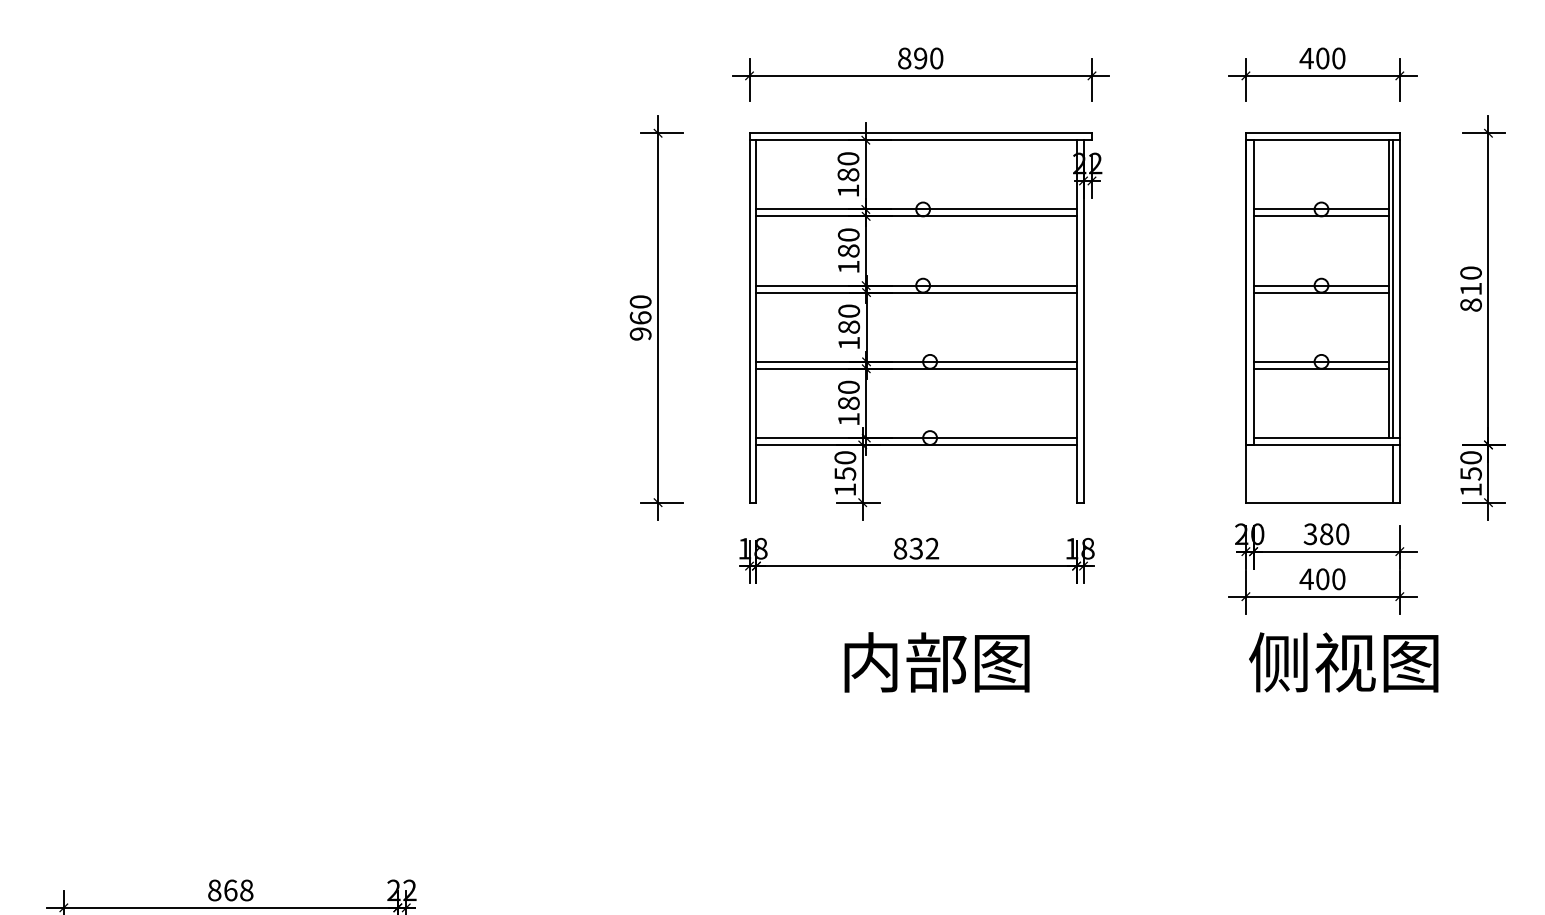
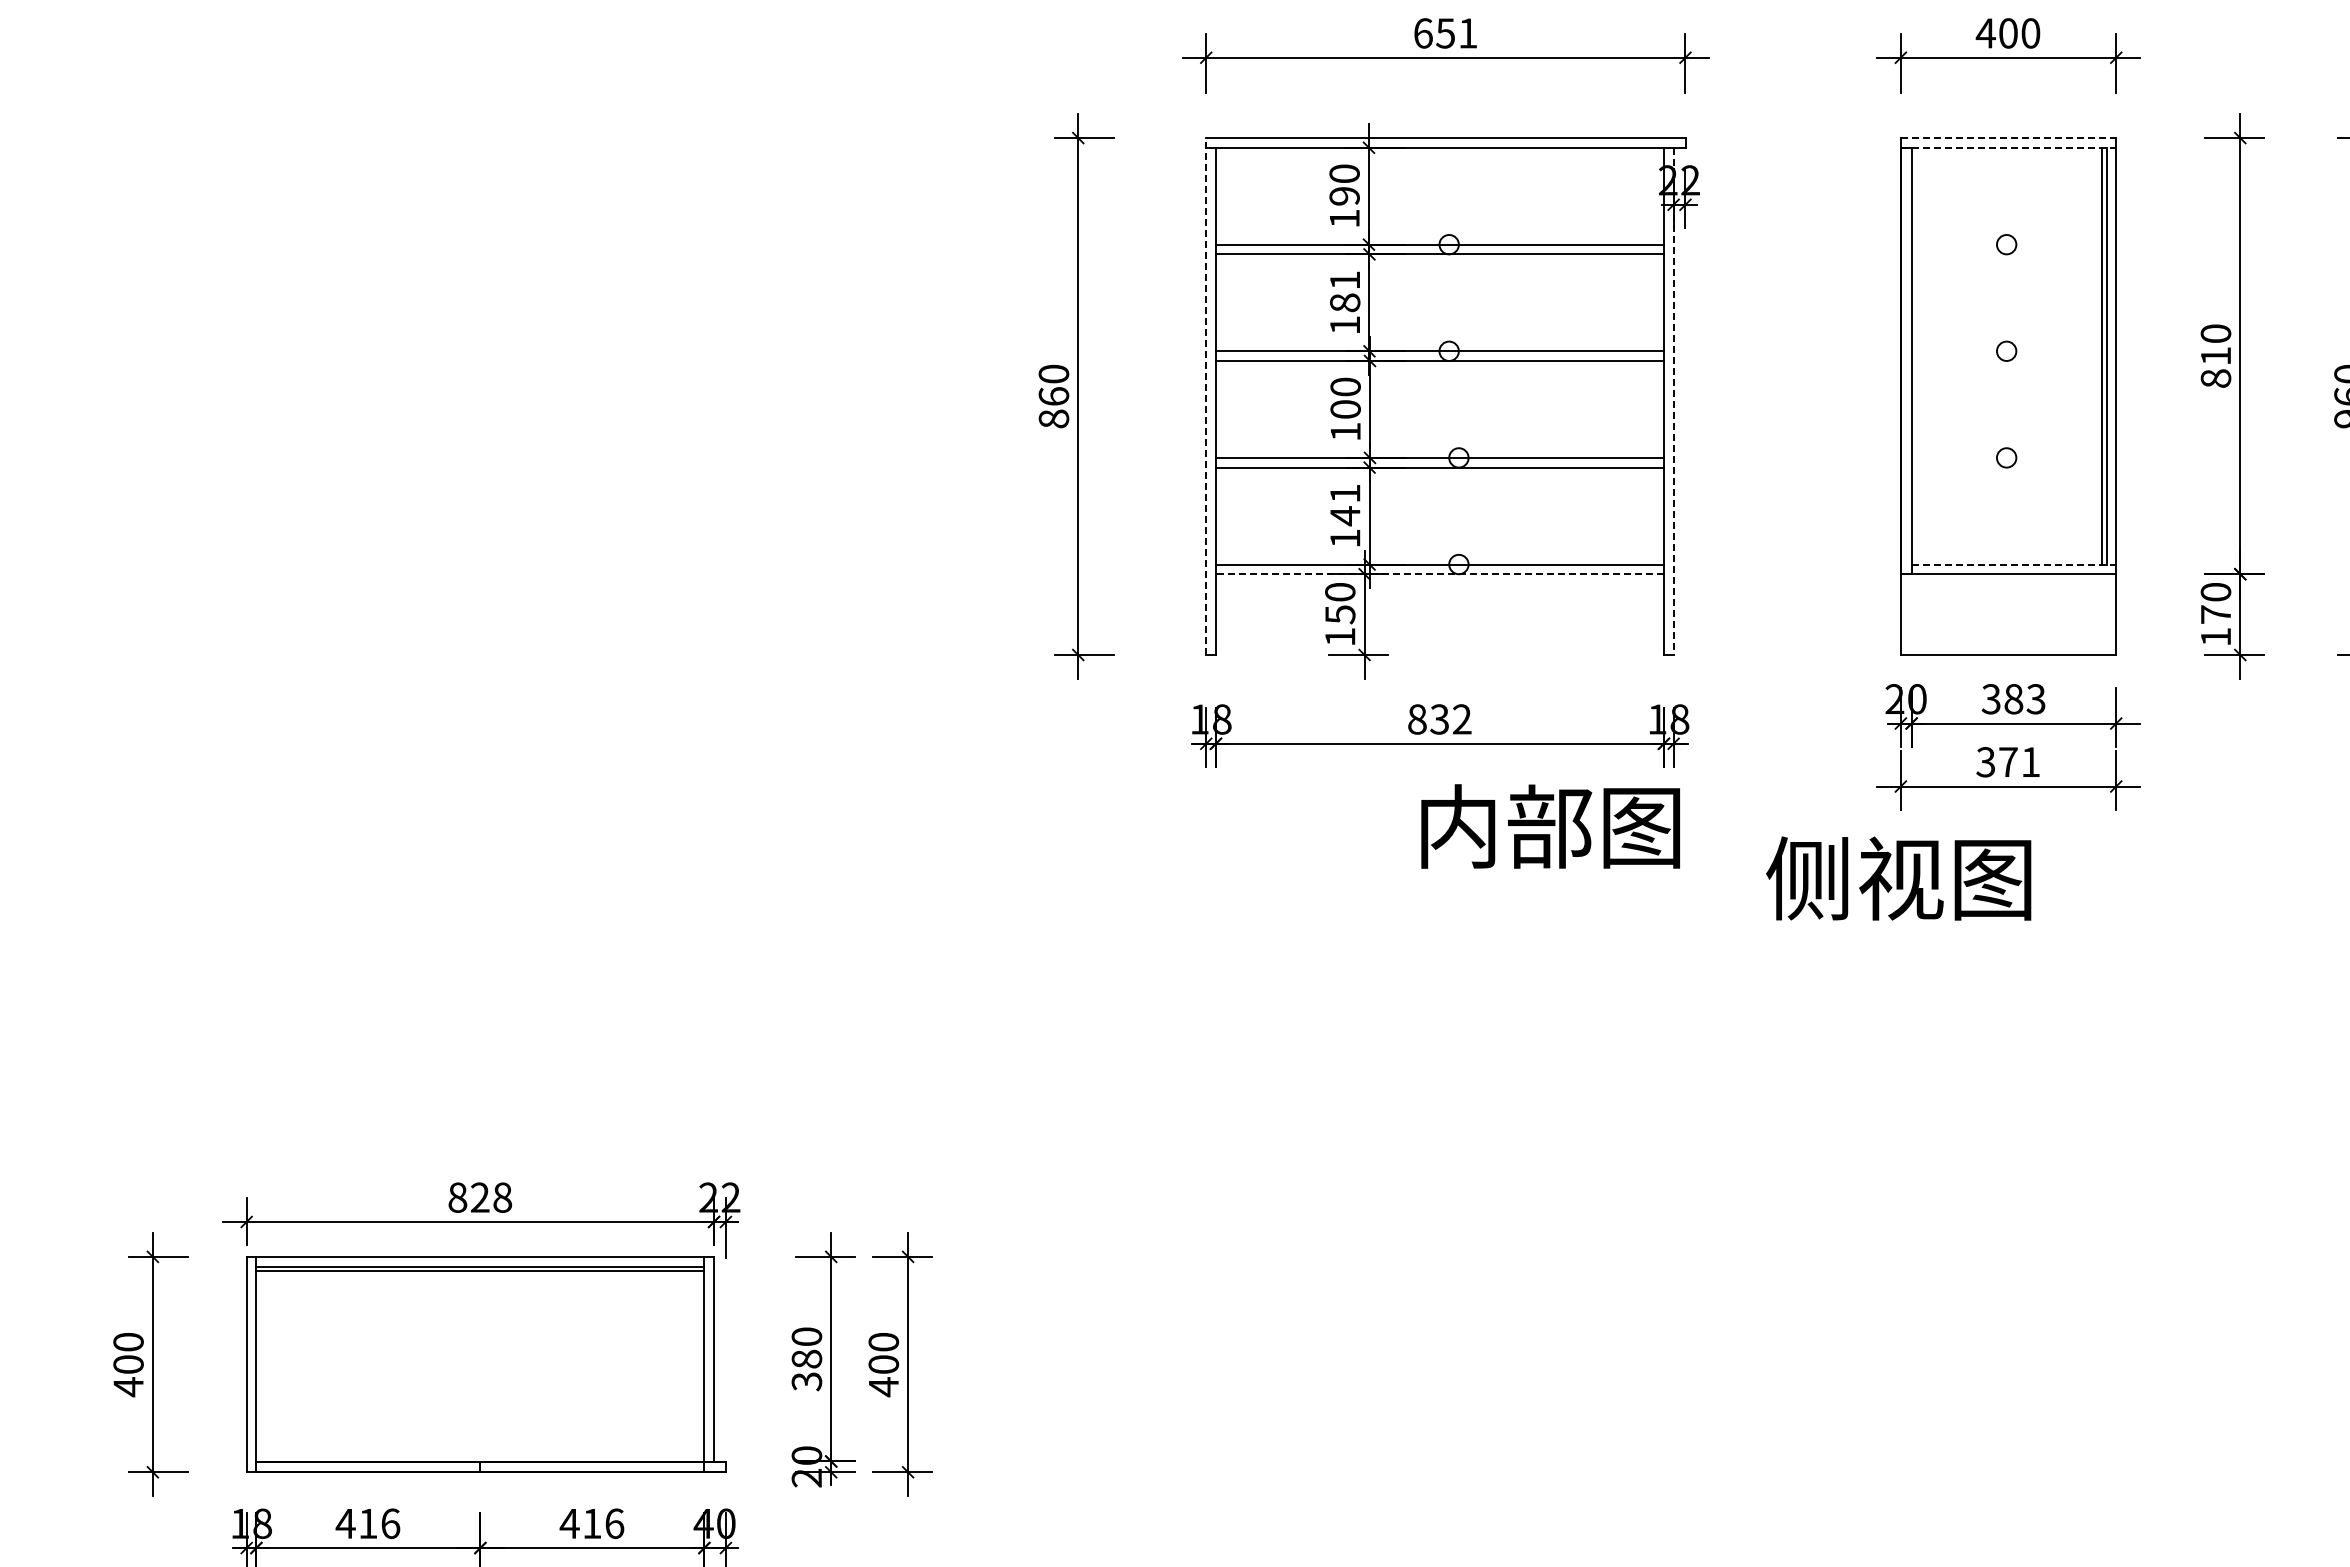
text: (920, 58) -> (1445, 33), 890 -> 651
line: (1322, 133) -> (2008, 138), solid -> dashed
line: (1322, 140) -> (2008, 147), solid -> dashed
text: (848, 174) -> (1344, 195), 180 -> 190
line: (1321, 209) -> (2006, 244), removed
line: (1321, 216) -> (2006, 254), removed
text: (848, 235) -> (1344, 280), 180 -> 181
line: (1321, 285) -> (2006, 351), removed
line: (1321, 292) -> (2006, 361), removed
line: (749, 317) -> (1206, 396), solid -> dashed
line: (1083, 321) -> (1673, 401), solid -> dashed
text: (849, 327) -> (1345, 409), 180 -> 100
text: (640, 333) -> (1053, 418), 960 -> 860
line: (1321, 361) -> (2006, 457), removed
line: (1321, 368) -> (2006, 467), removed
text: (849, 395) -> (1345, 505), 180 -> 141
line: (1327, 438) -> (2014, 564), solid -> dashed
line: (916, 445) -> (1439, 574), solid -> dashed
line: (1392, 473) -> (2106, 614), removed
text: (1471, 473) -> (2216, 614), 150 -> 170
text: (1342, 534) -> (2035, 699), 380 -> 383
text: (1322, 579) -> (2007, 762), 400 -> 371
text: (936, 662) -> (1550, 826), moved
text: (1343, 662) -> (1898, 878), moved
text: (230, 890) -> (480, 1197), 868 -> 828

